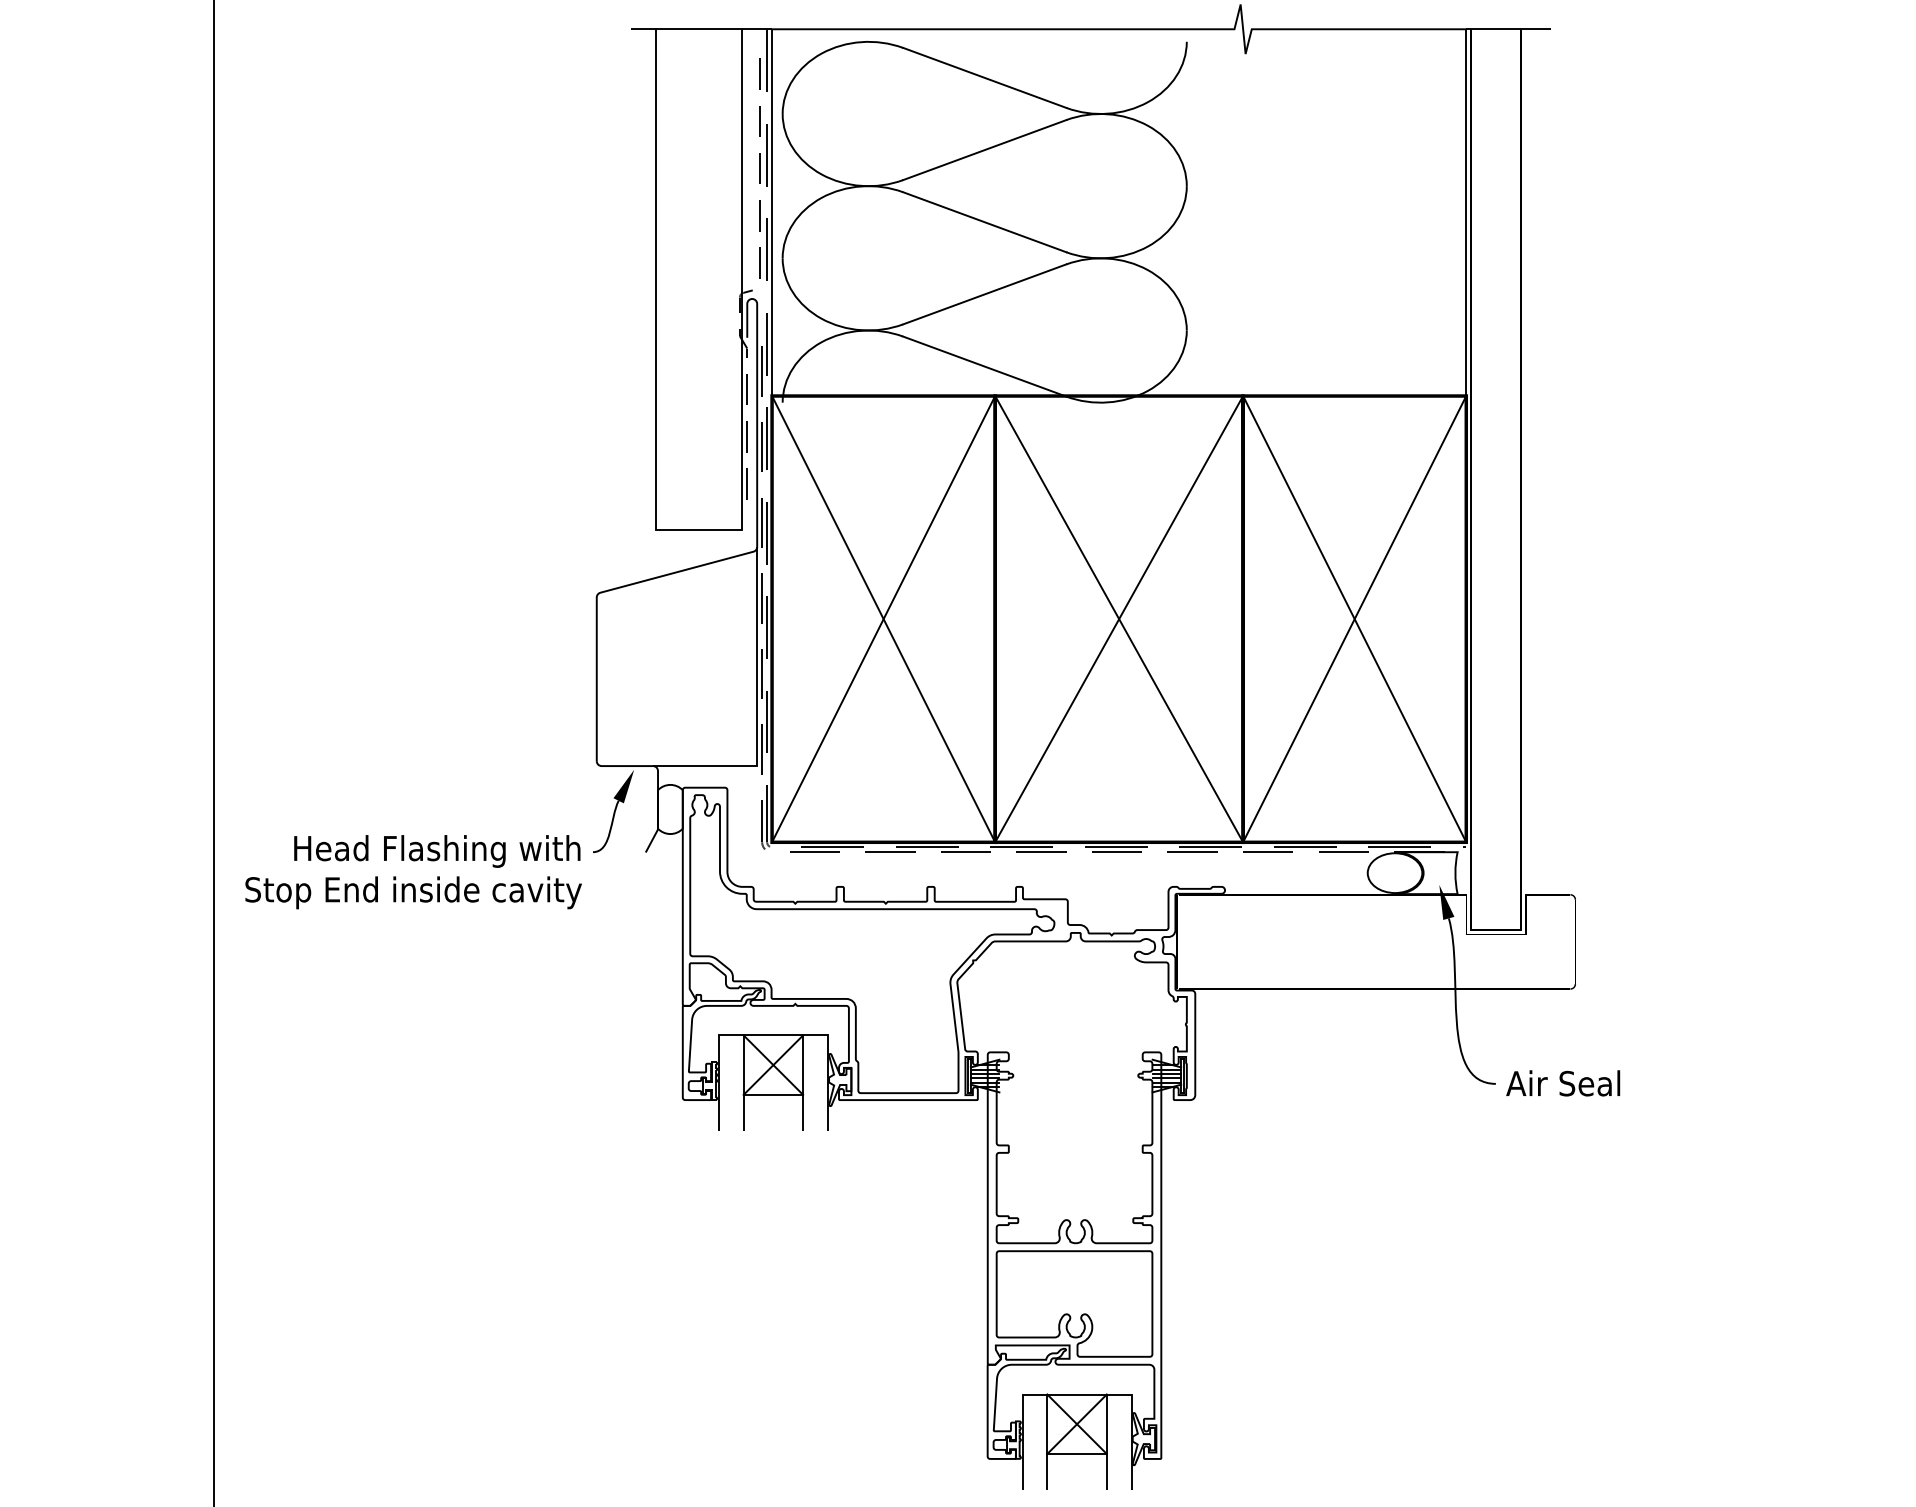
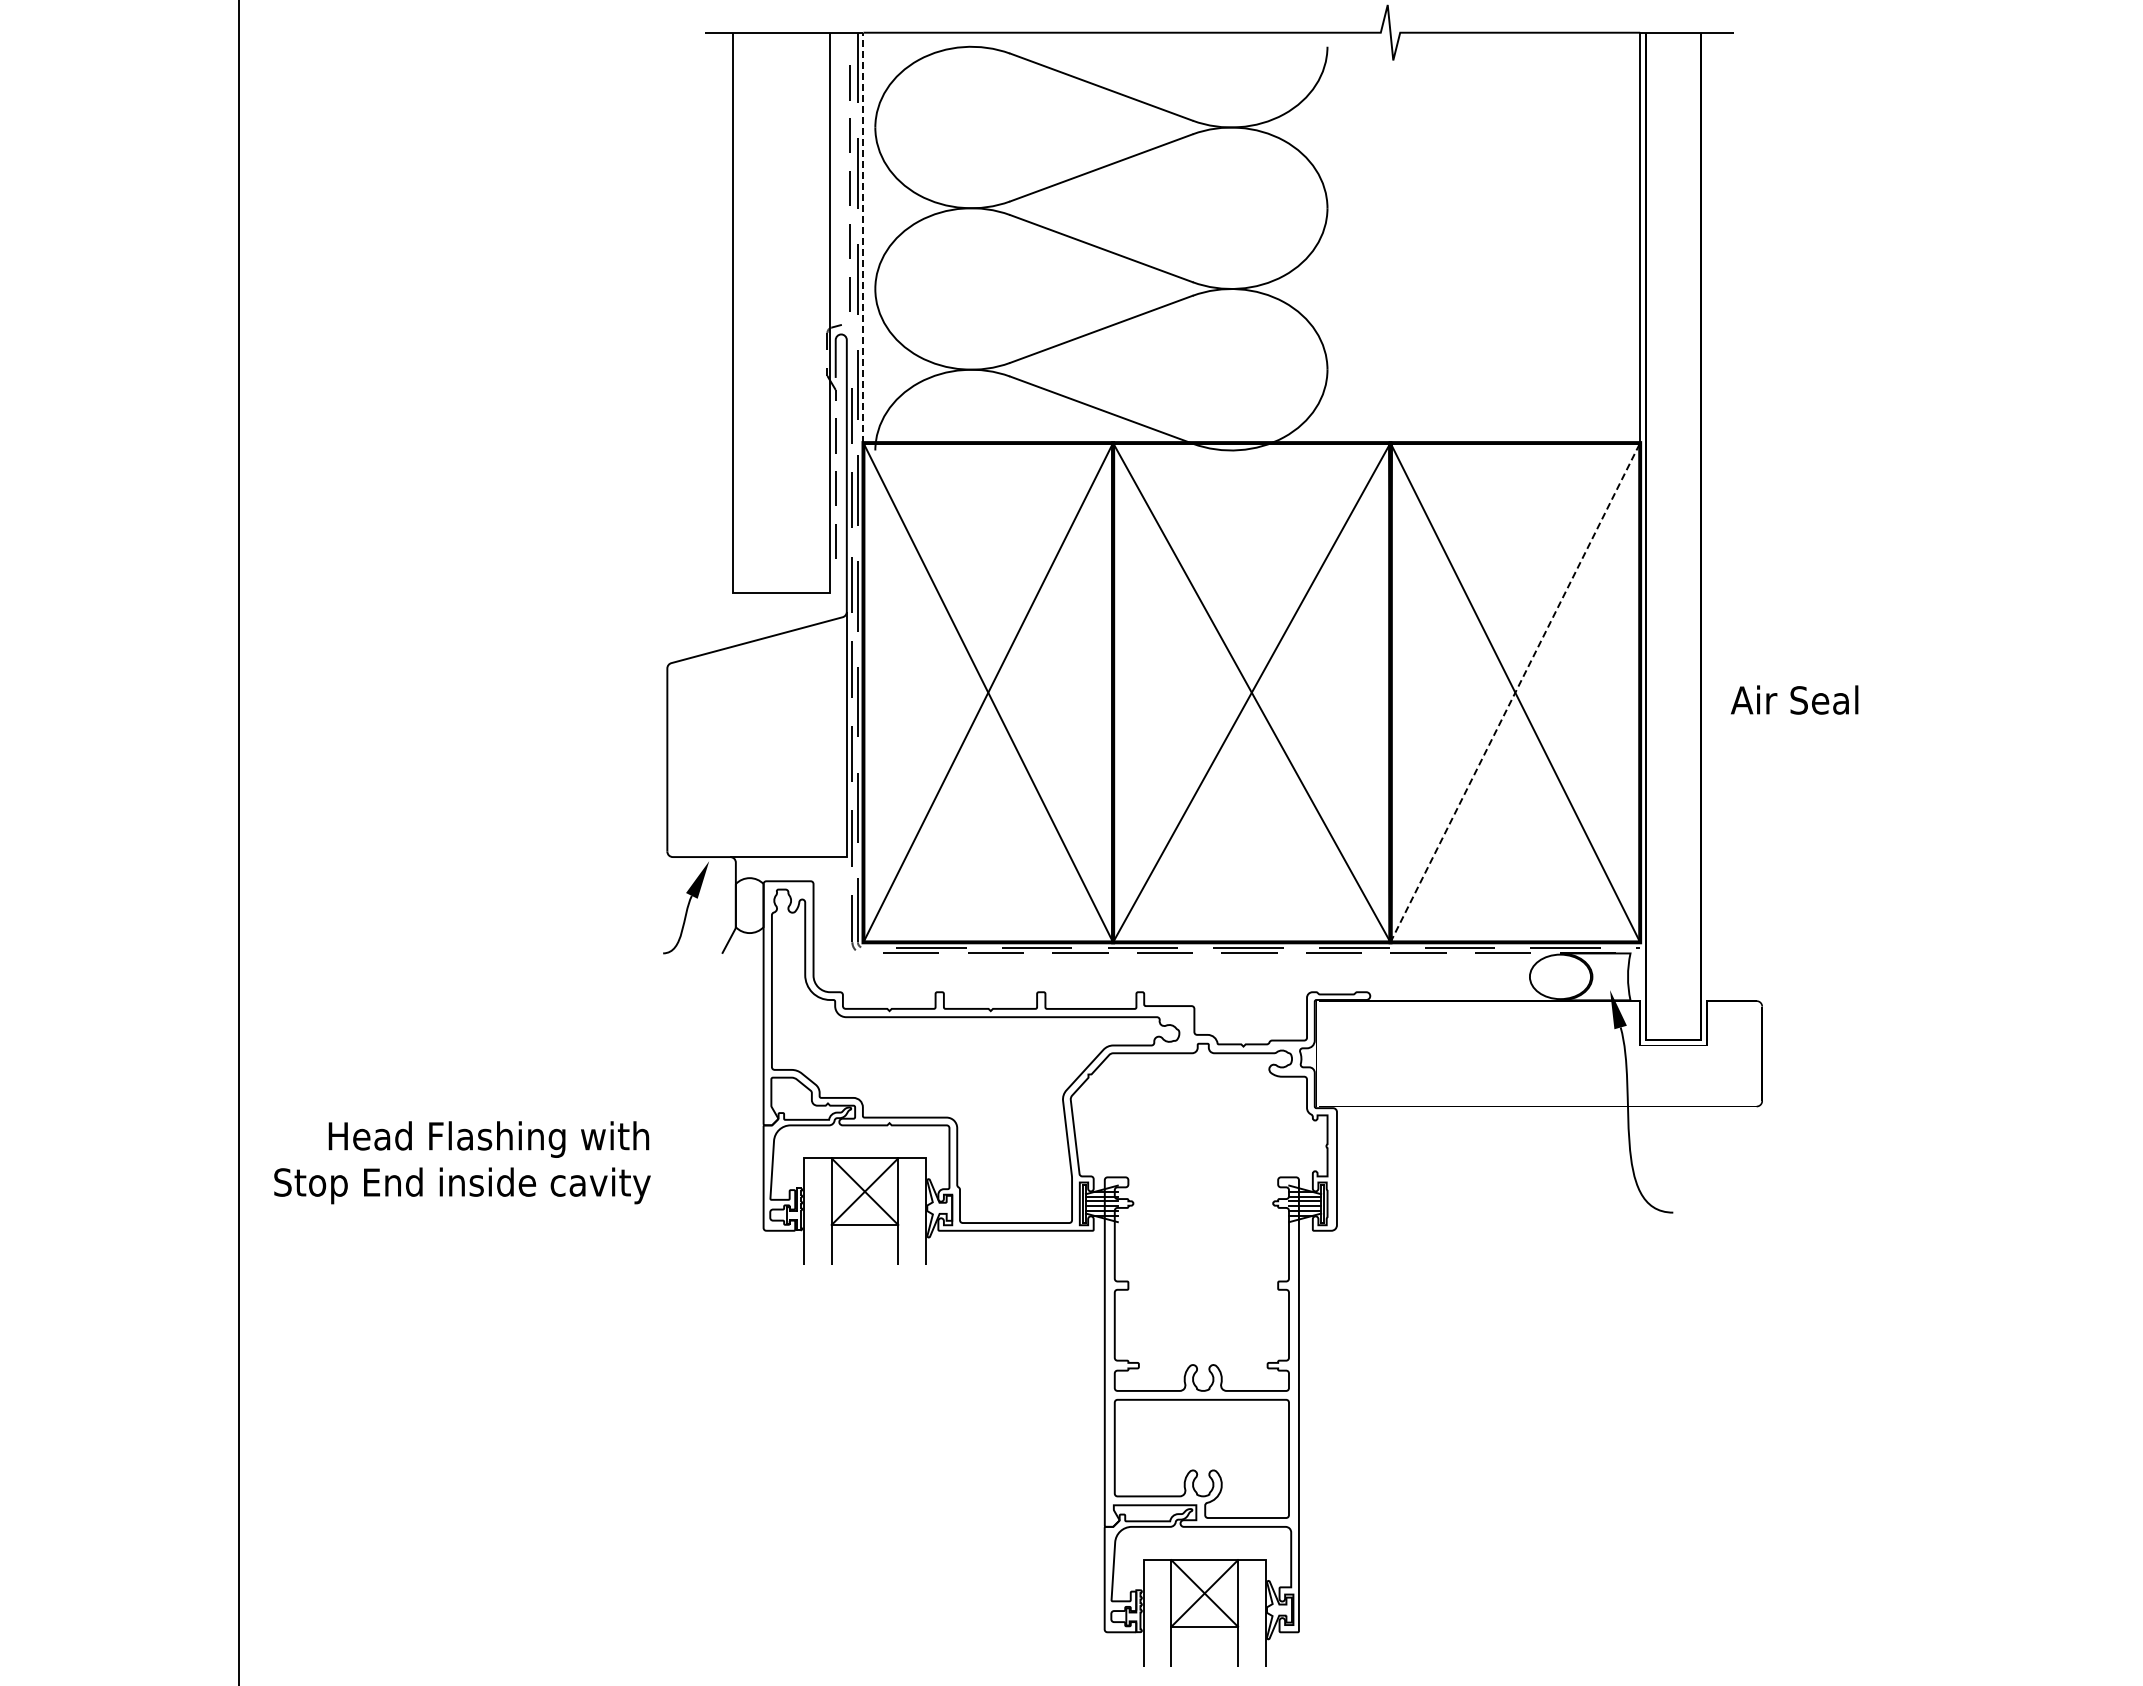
line: (772, 212) -> (863, 237), solid -> dashed
line: (1354, 618) -> (1515, 692), solid -> dashed
text: (413, 871) -> (462, 1162), moved
text: (1563, 1082) -> (1794, 699), moved

